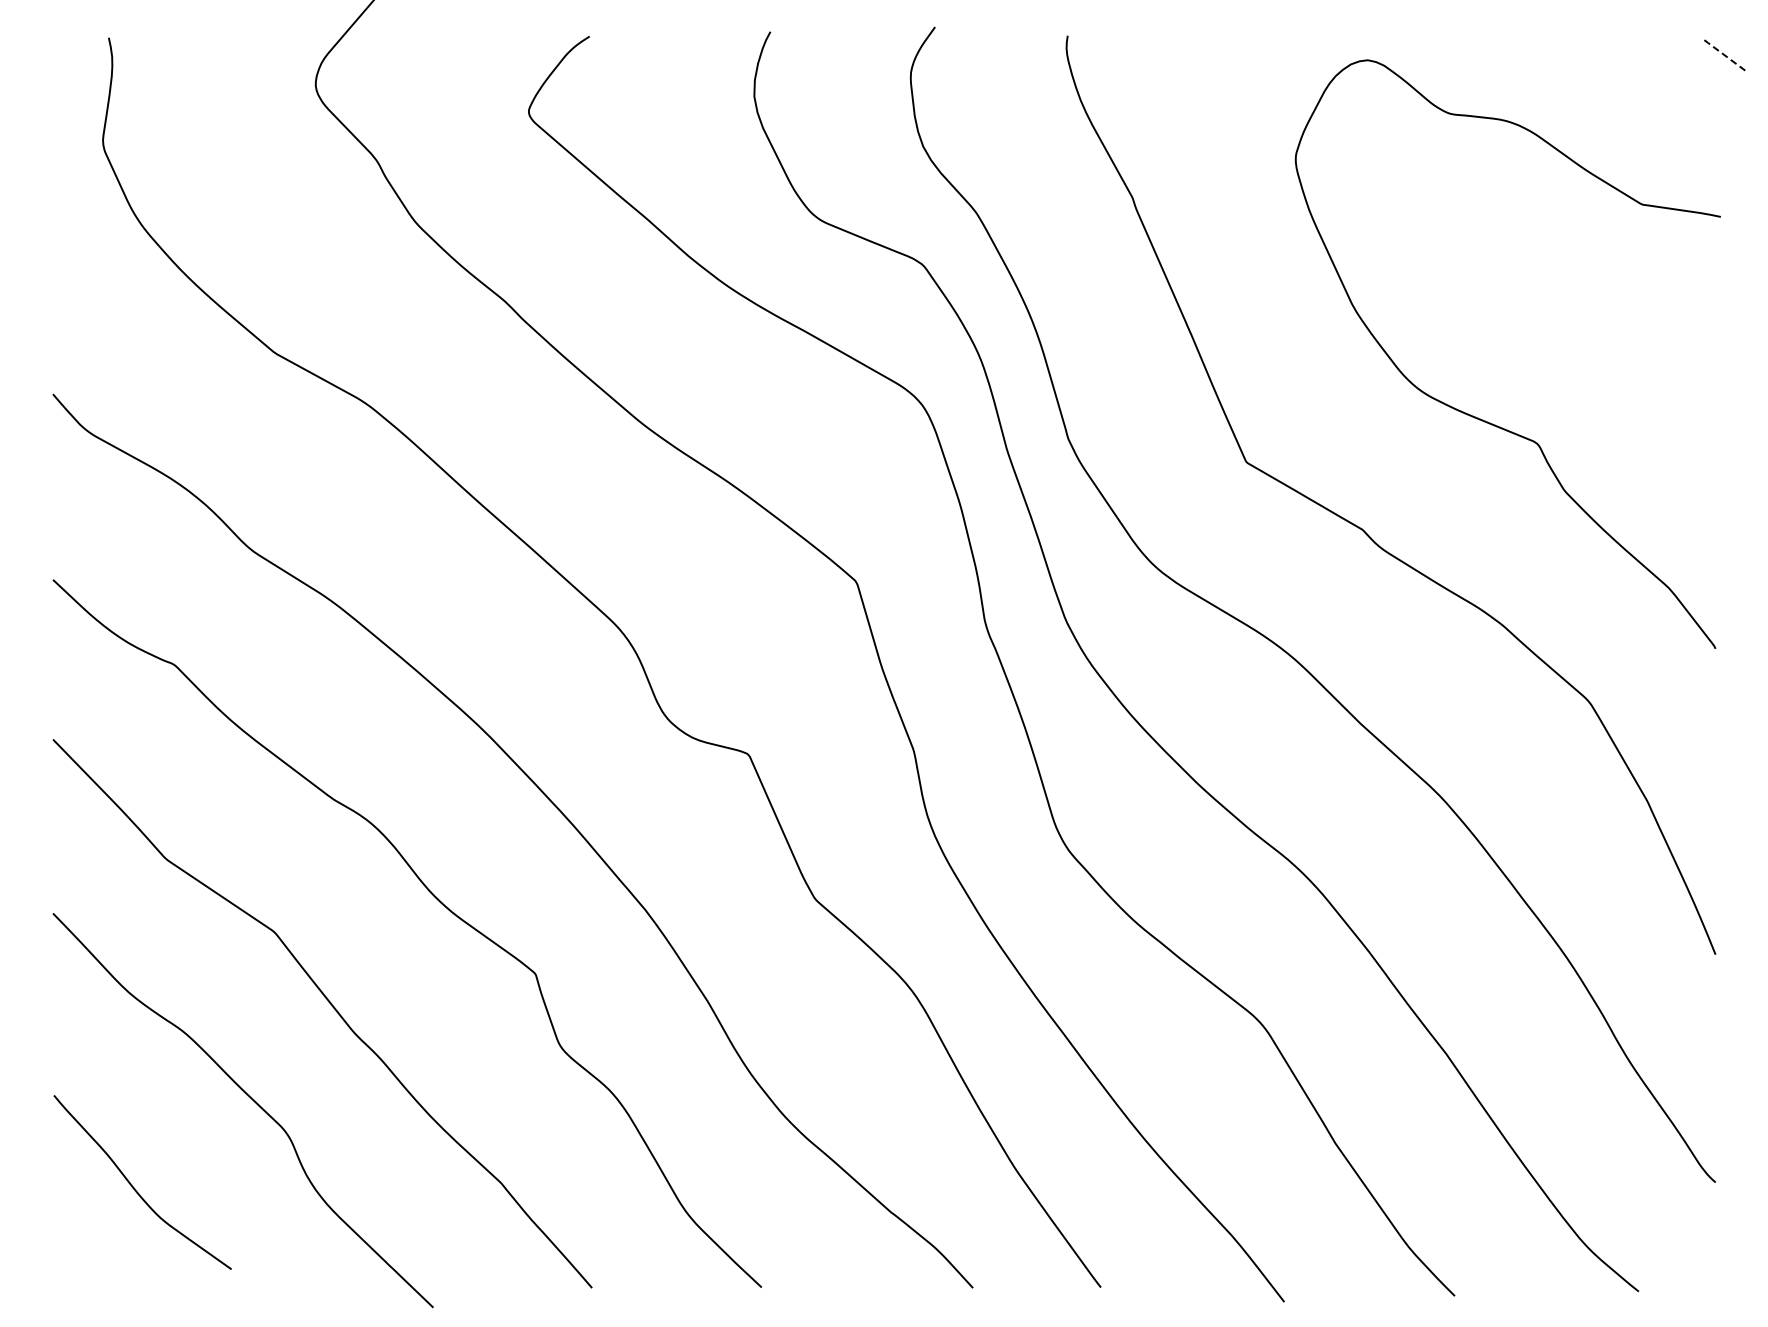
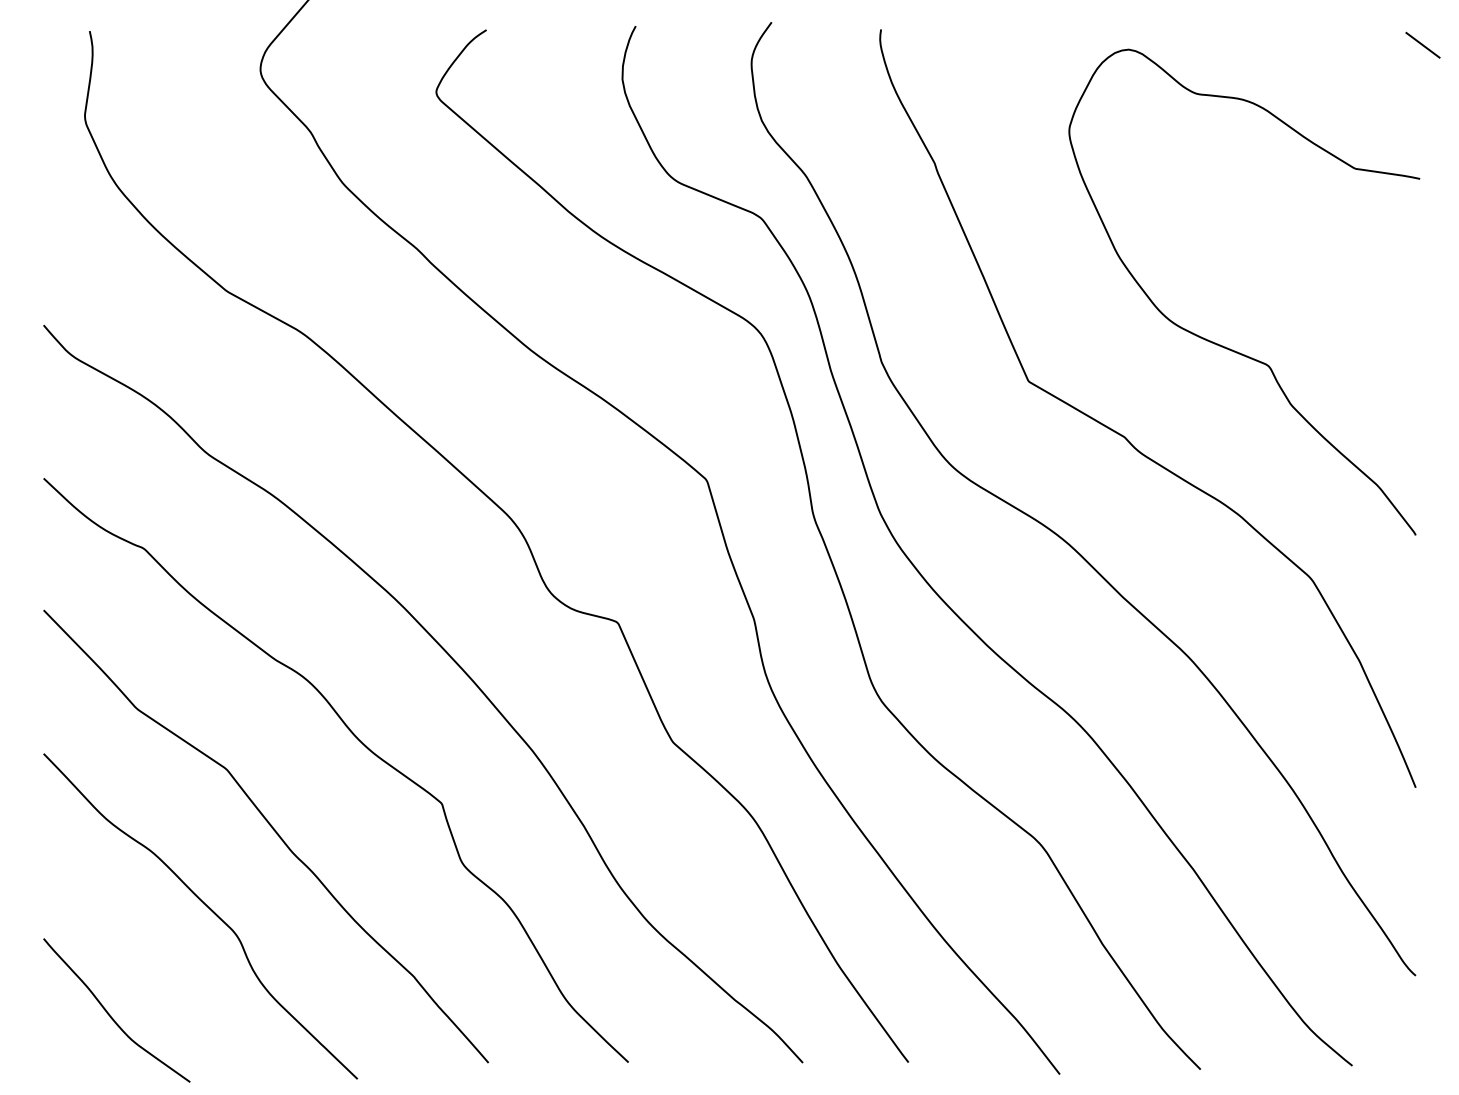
line: (1723, 54) -> (1422, 44), dashed -> solid
curve: (135, 1188) -> (110, 1015), moved

